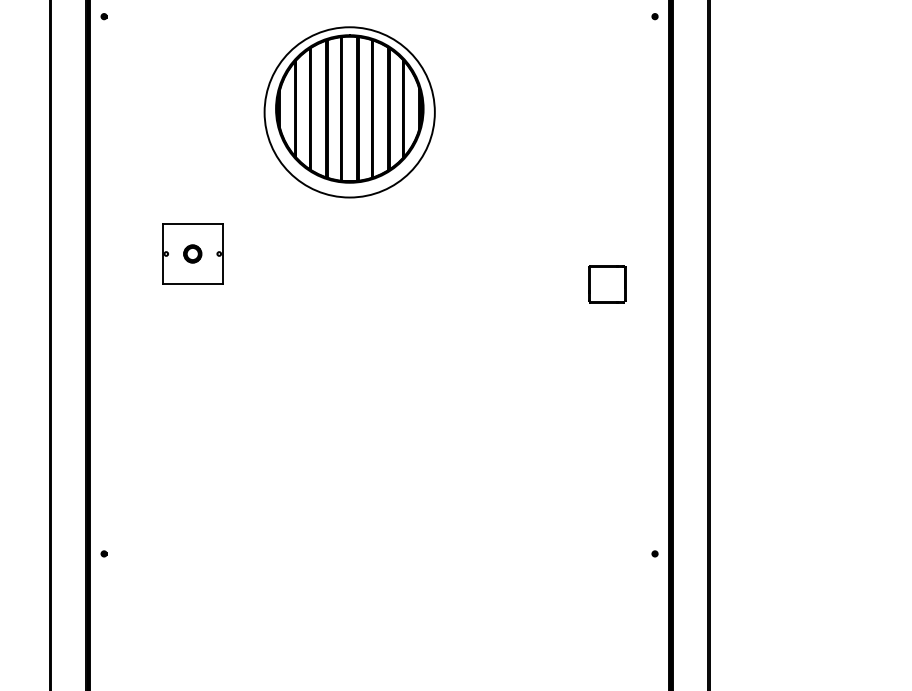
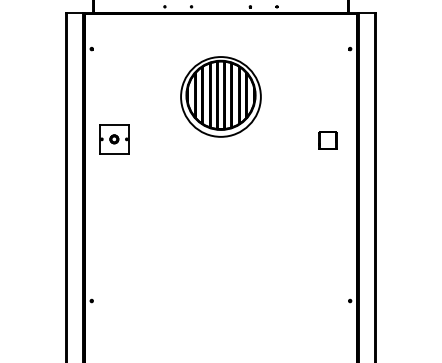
part: (348, 111) -> (220, 96), moved
part: (193, 254) -> (114, 139), moved
part: (606, 284) -> (327, 140), moved

